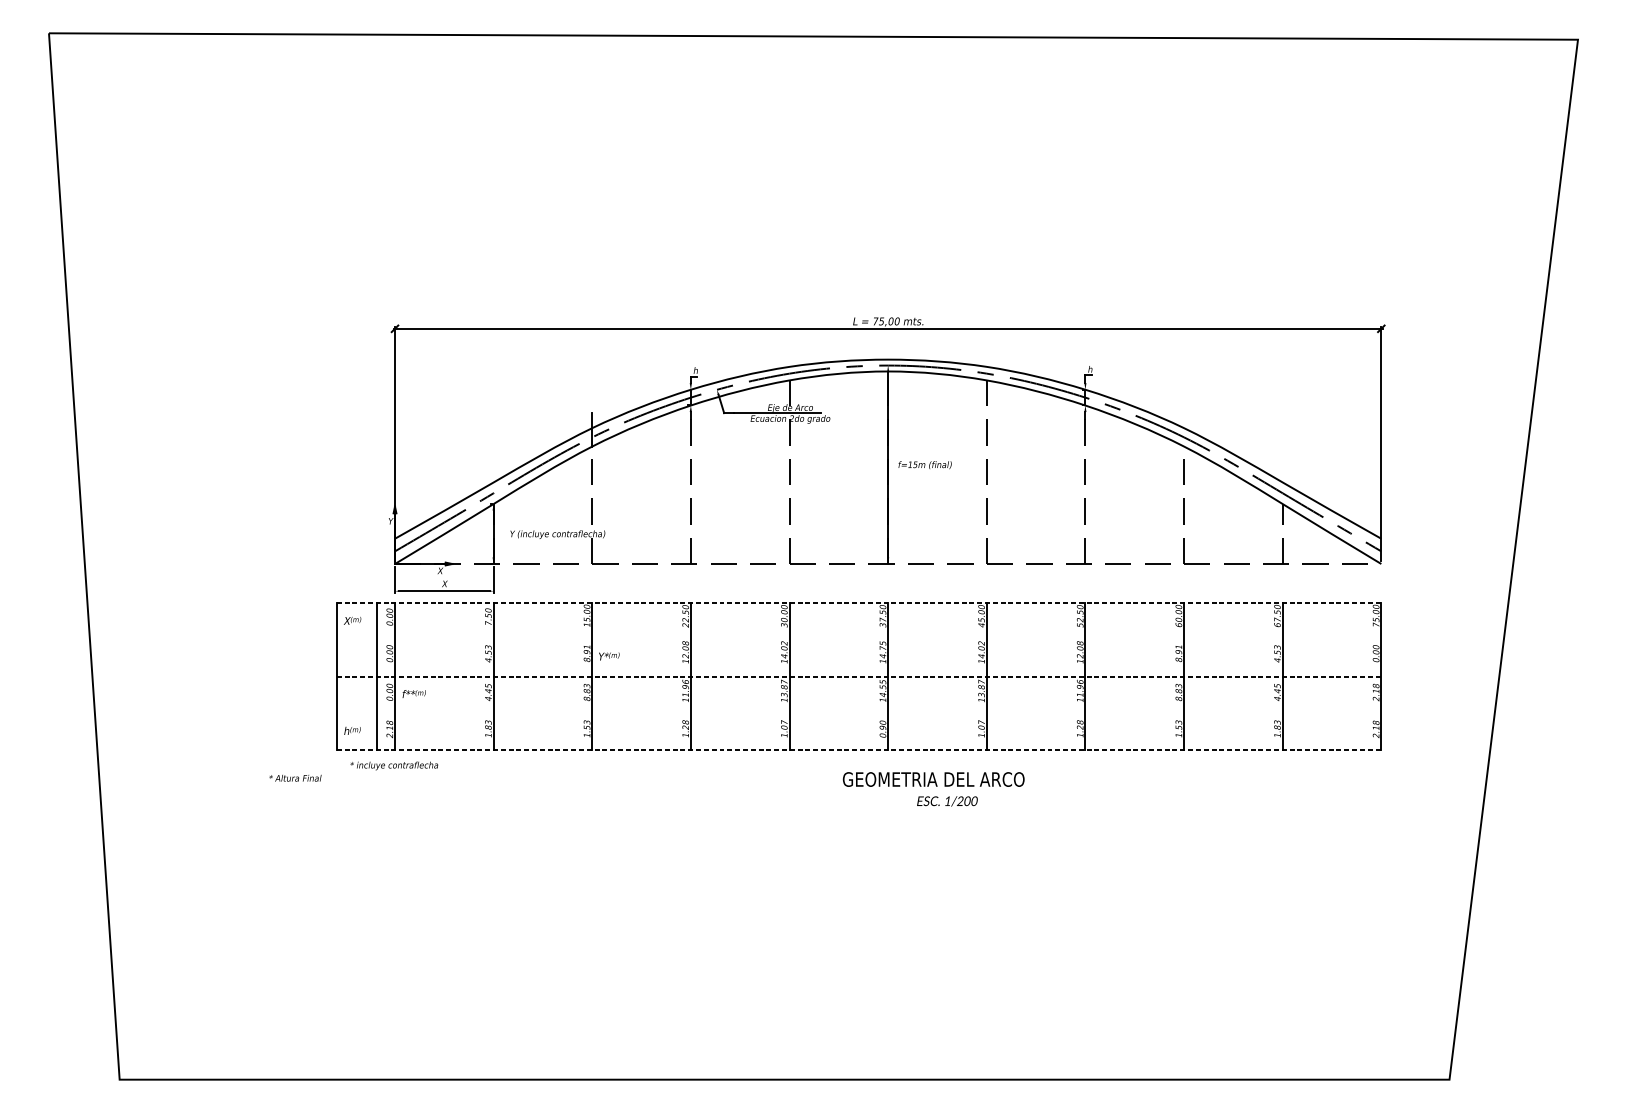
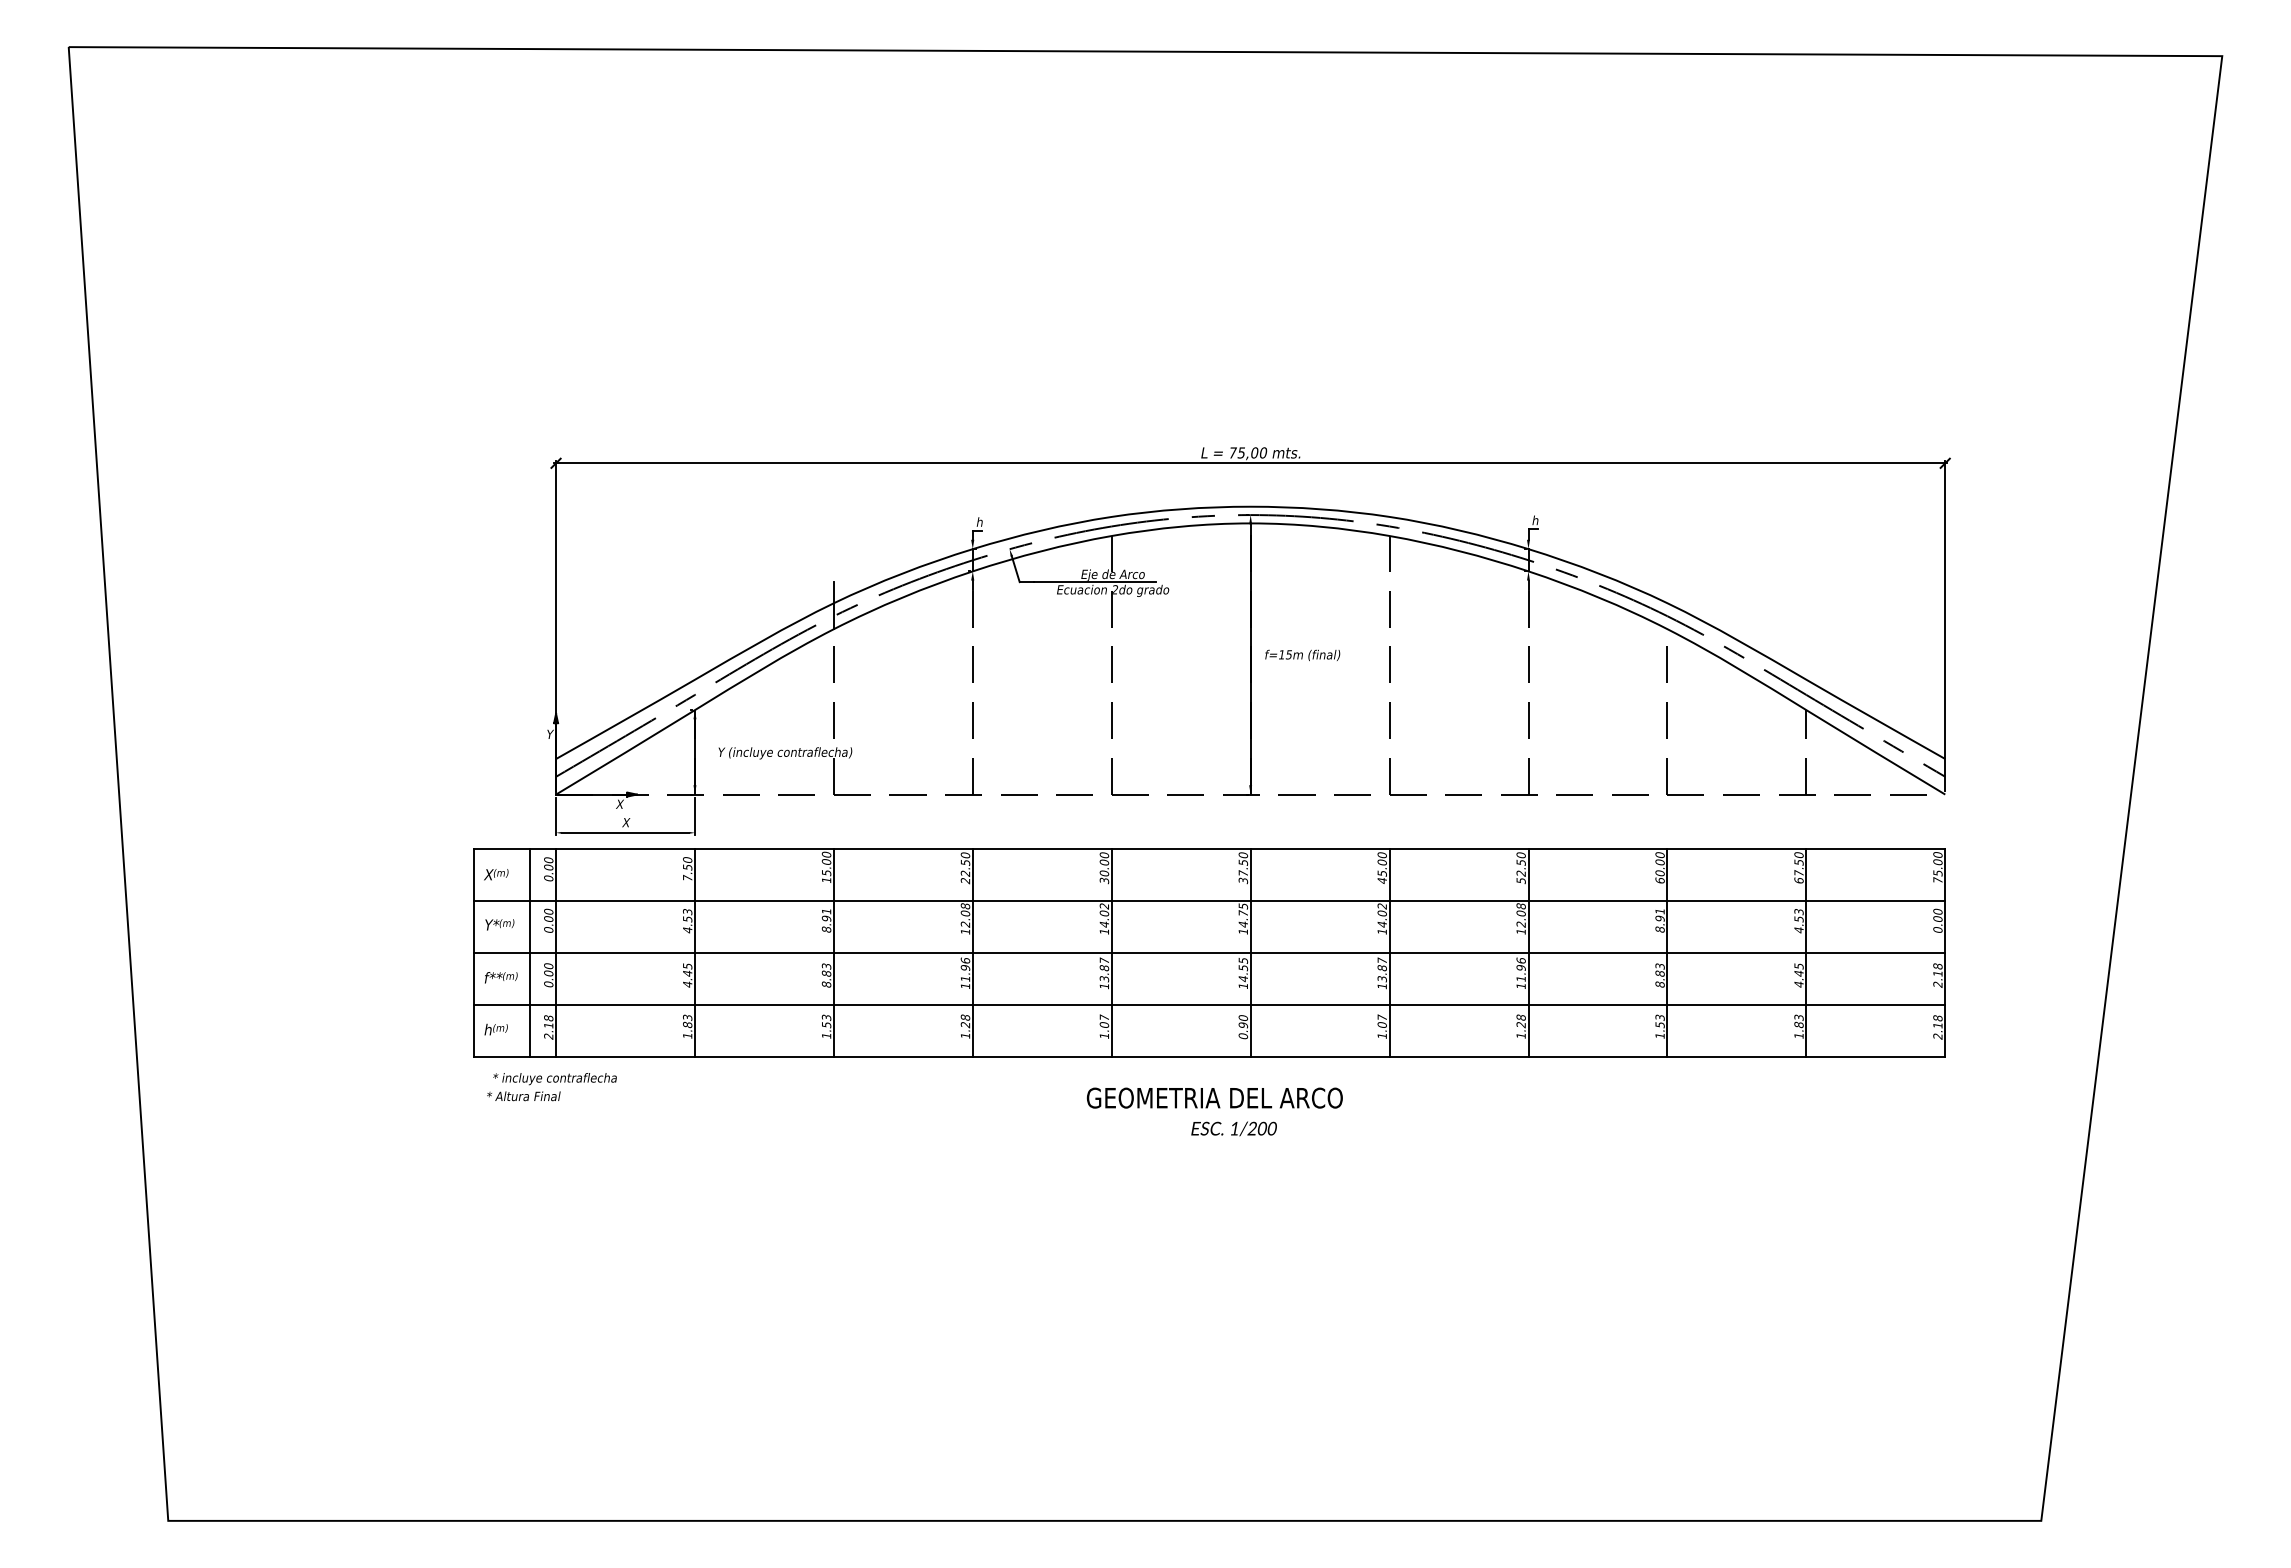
line: (858, 603) -> (1209, 849), dashed -> solid
line: (858, 639) -> (1209, 901), added
text: (609, 656) -> (499, 924), moved
line: (858, 676) -> (1209, 953), dashed -> solid
text: (414, 693) -> (501, 977), moved
line: (858, 713) -> (1209, 1004), added
line: (858, 749) -> (1209, 1056), dashed -> solid
text: (295, 778) -> (523, 1096), moved
text: (933, 789) -> (1214, 1111), moved

